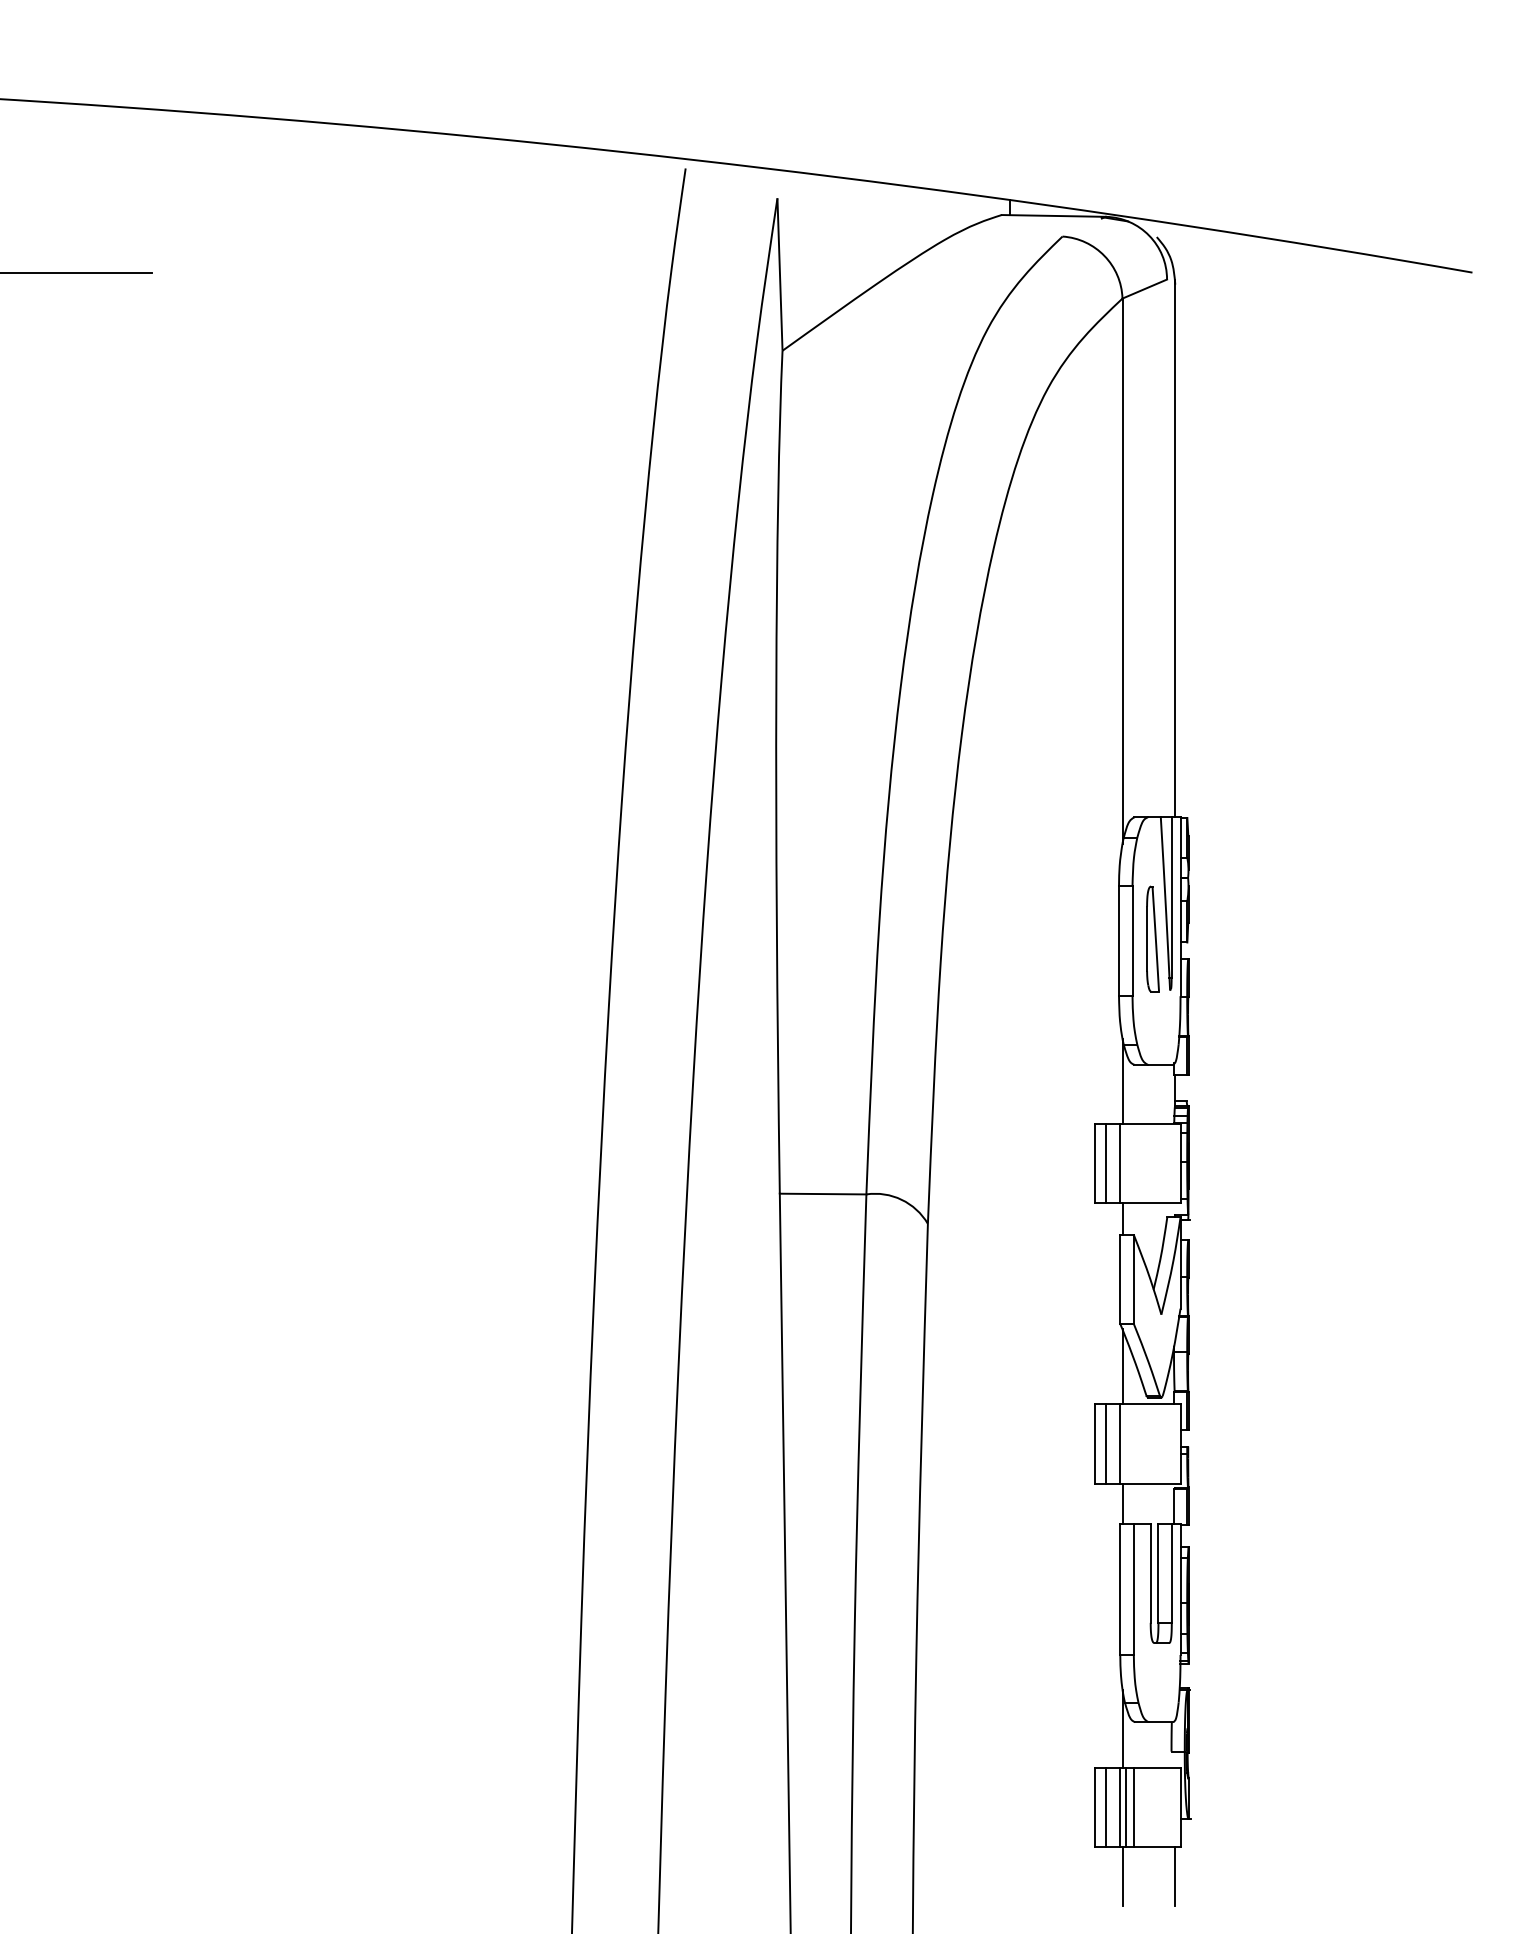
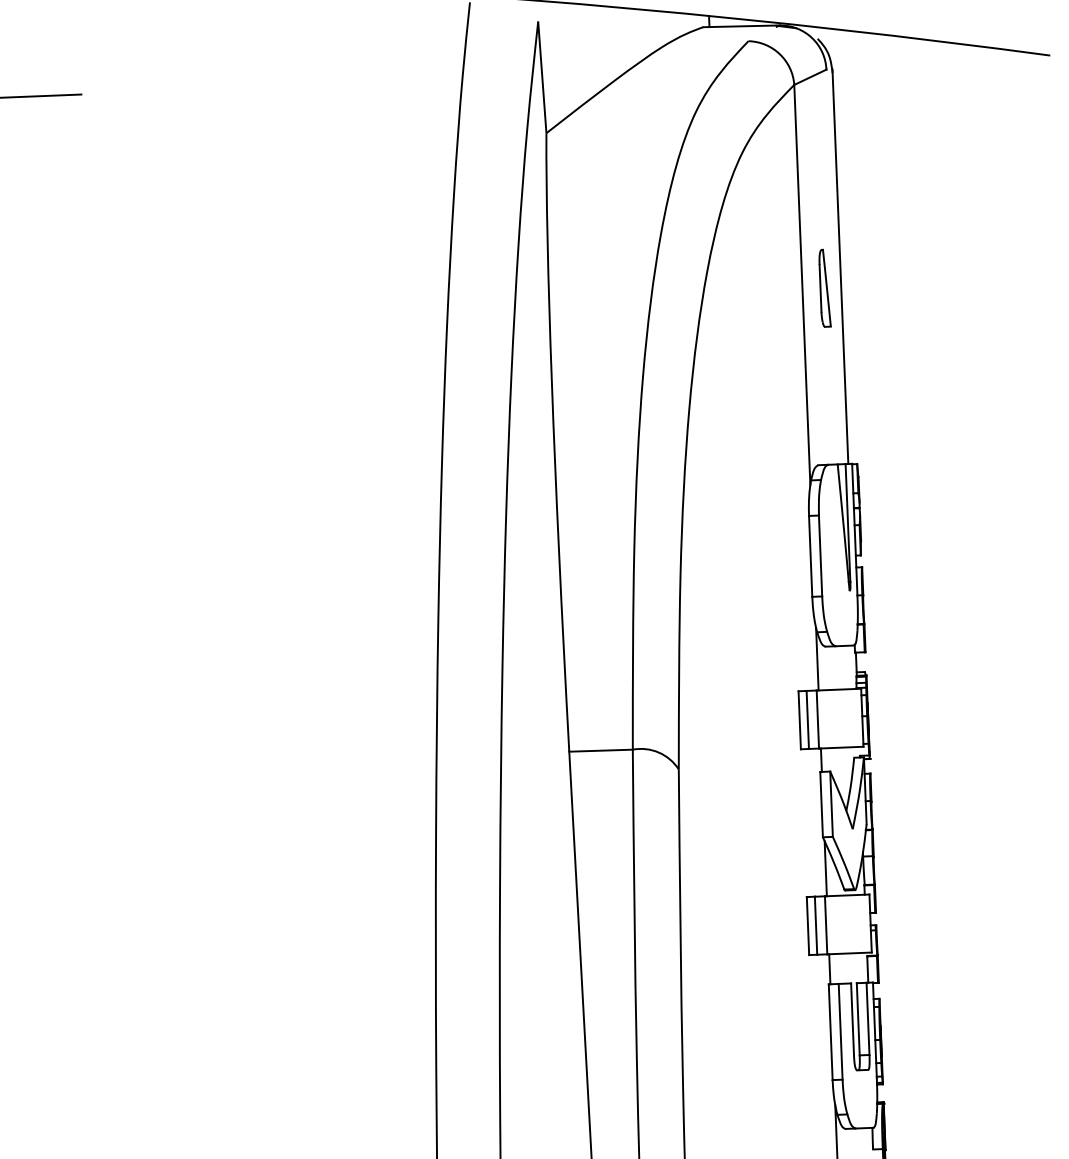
part: (1152, 938) -> (824, 287), moved

